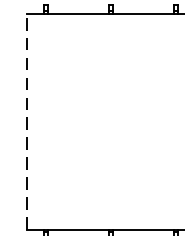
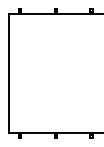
line: (25, 121) -> (8, 73), dashed -> solid

